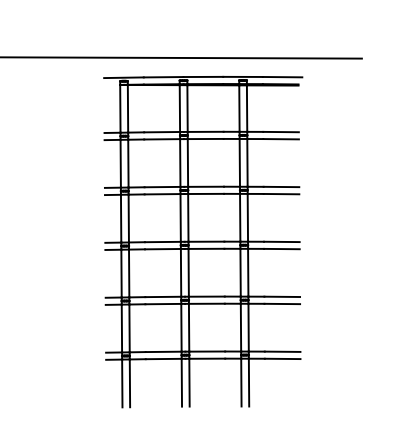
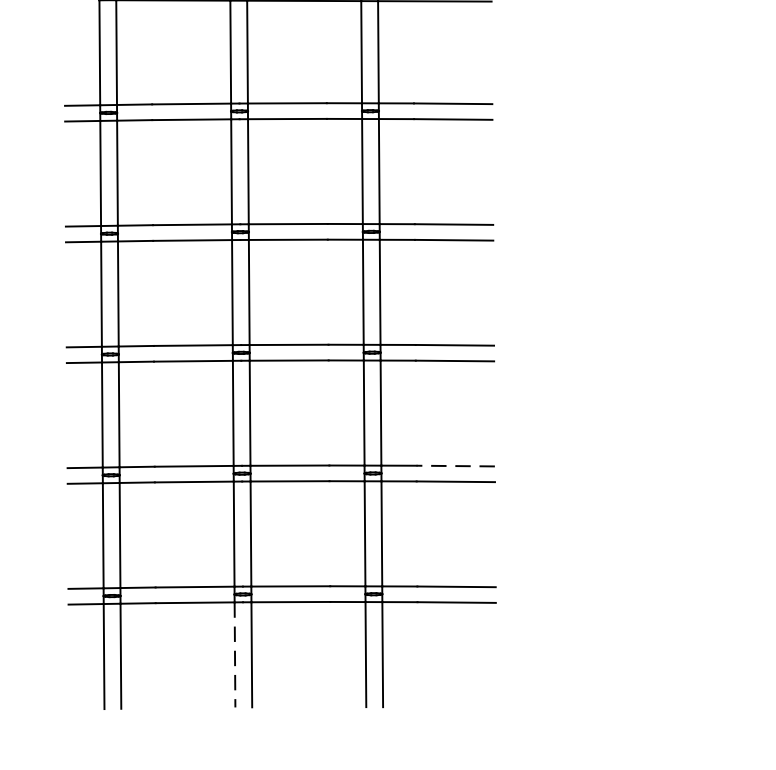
line: (282, 296) -> (456, 465), solid -> dashed
line: (181, 382) -> (234, 654), solid -> dashed

